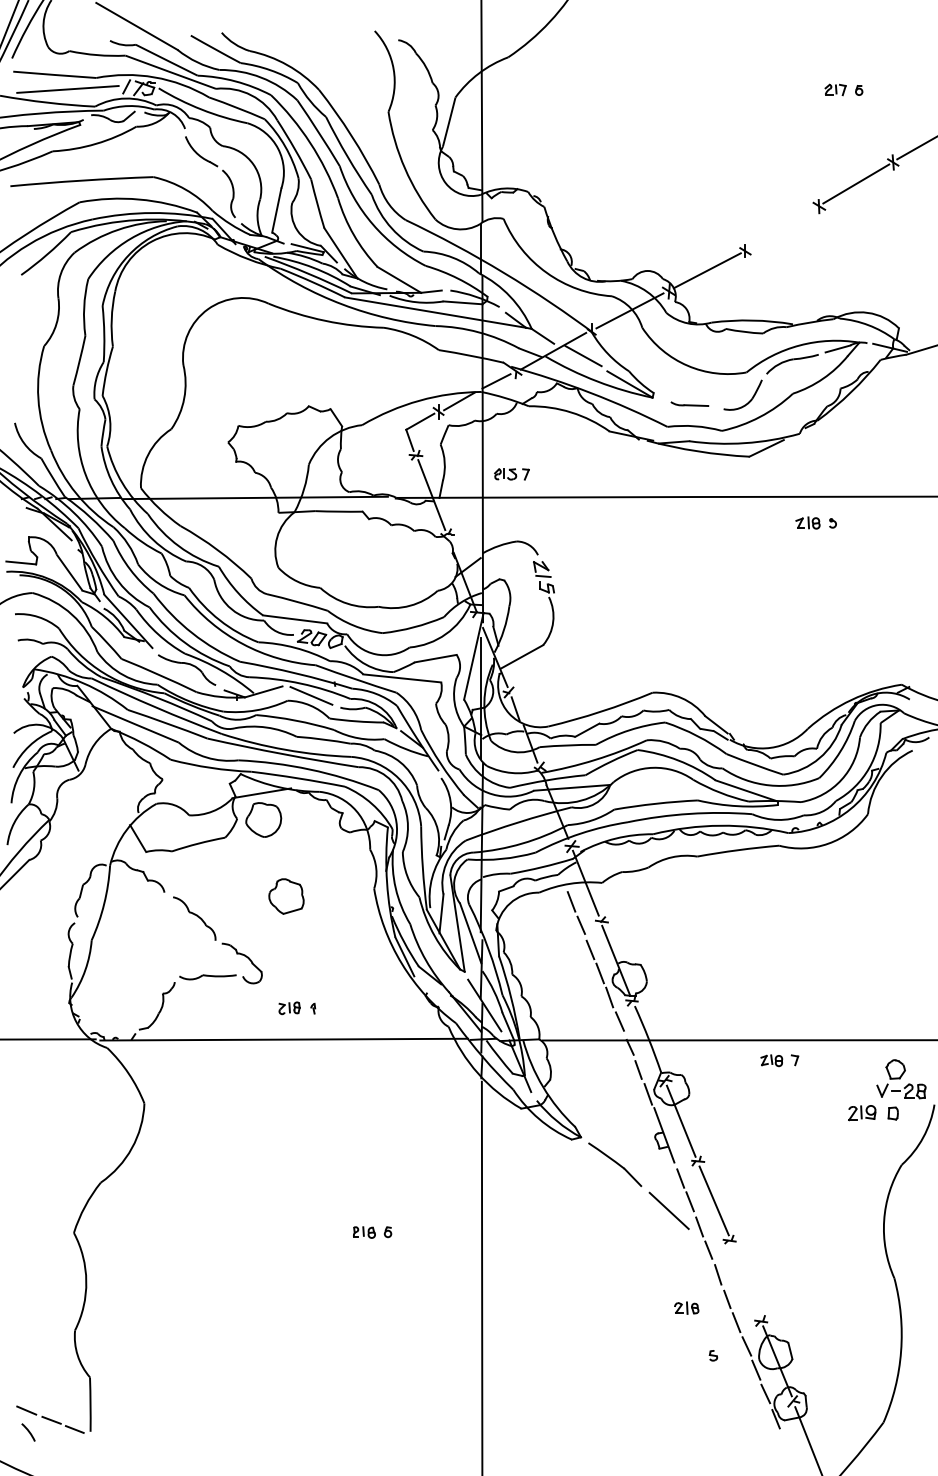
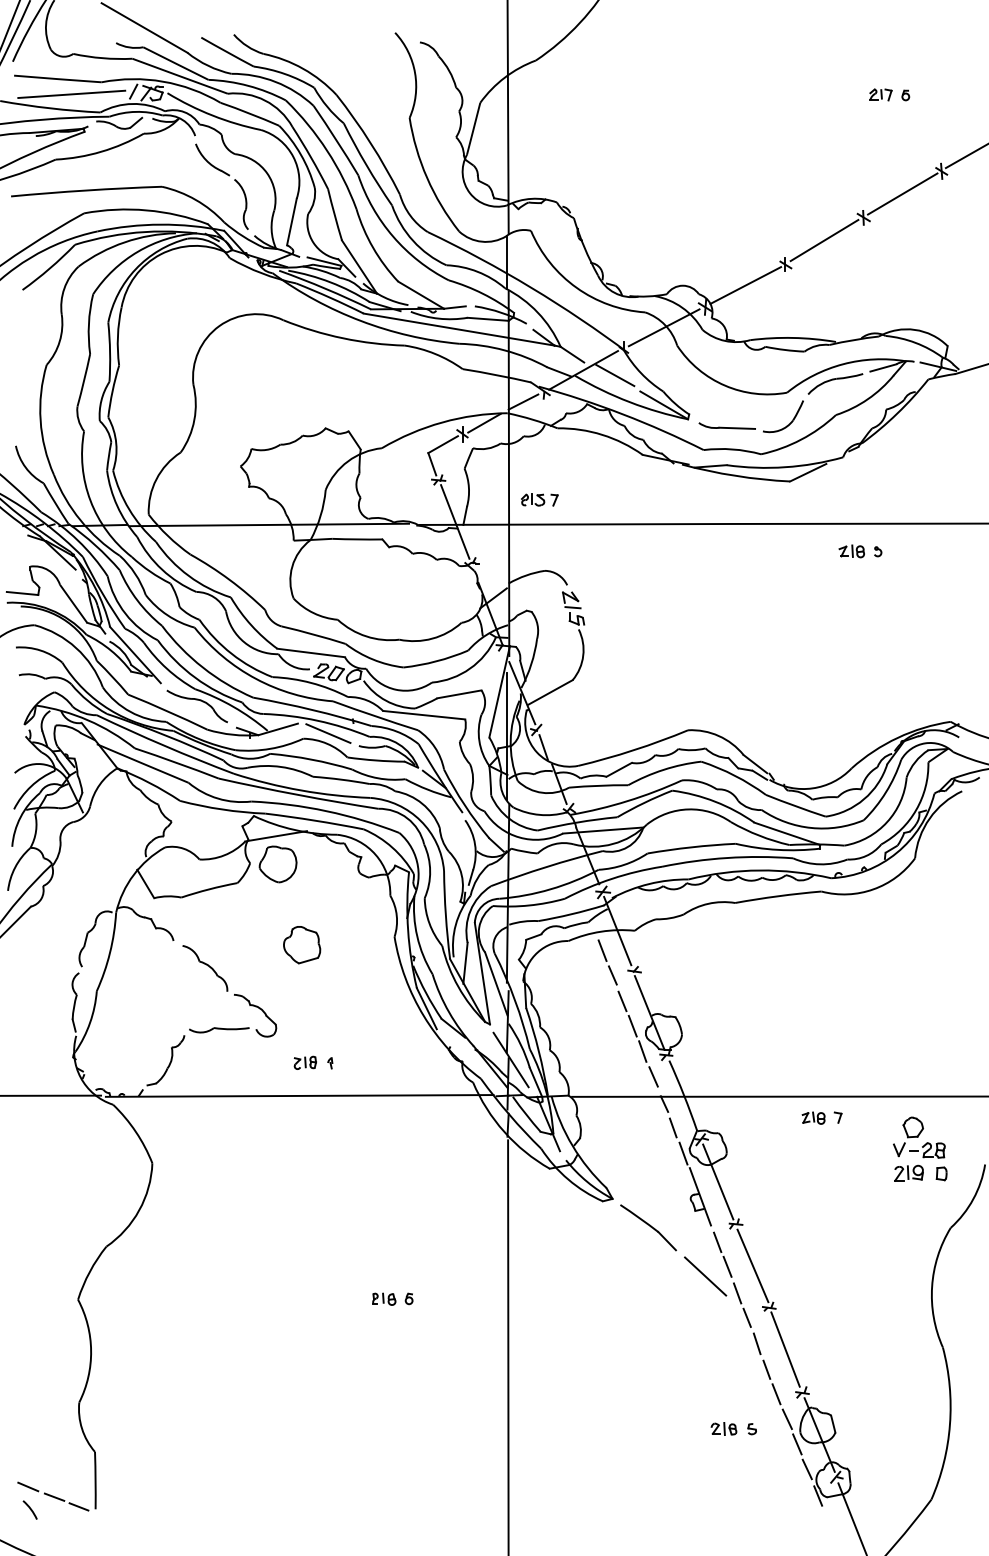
line: (782, 228) -> (824, 240), added
part: (689, 403) -> (726, 425), size x1.43
part: (901, 1079) -> (919, 1137), moved
line: (745, 1280) -> (785, 1349), added
part: (686, 1307) -> (723, 1428), moved

